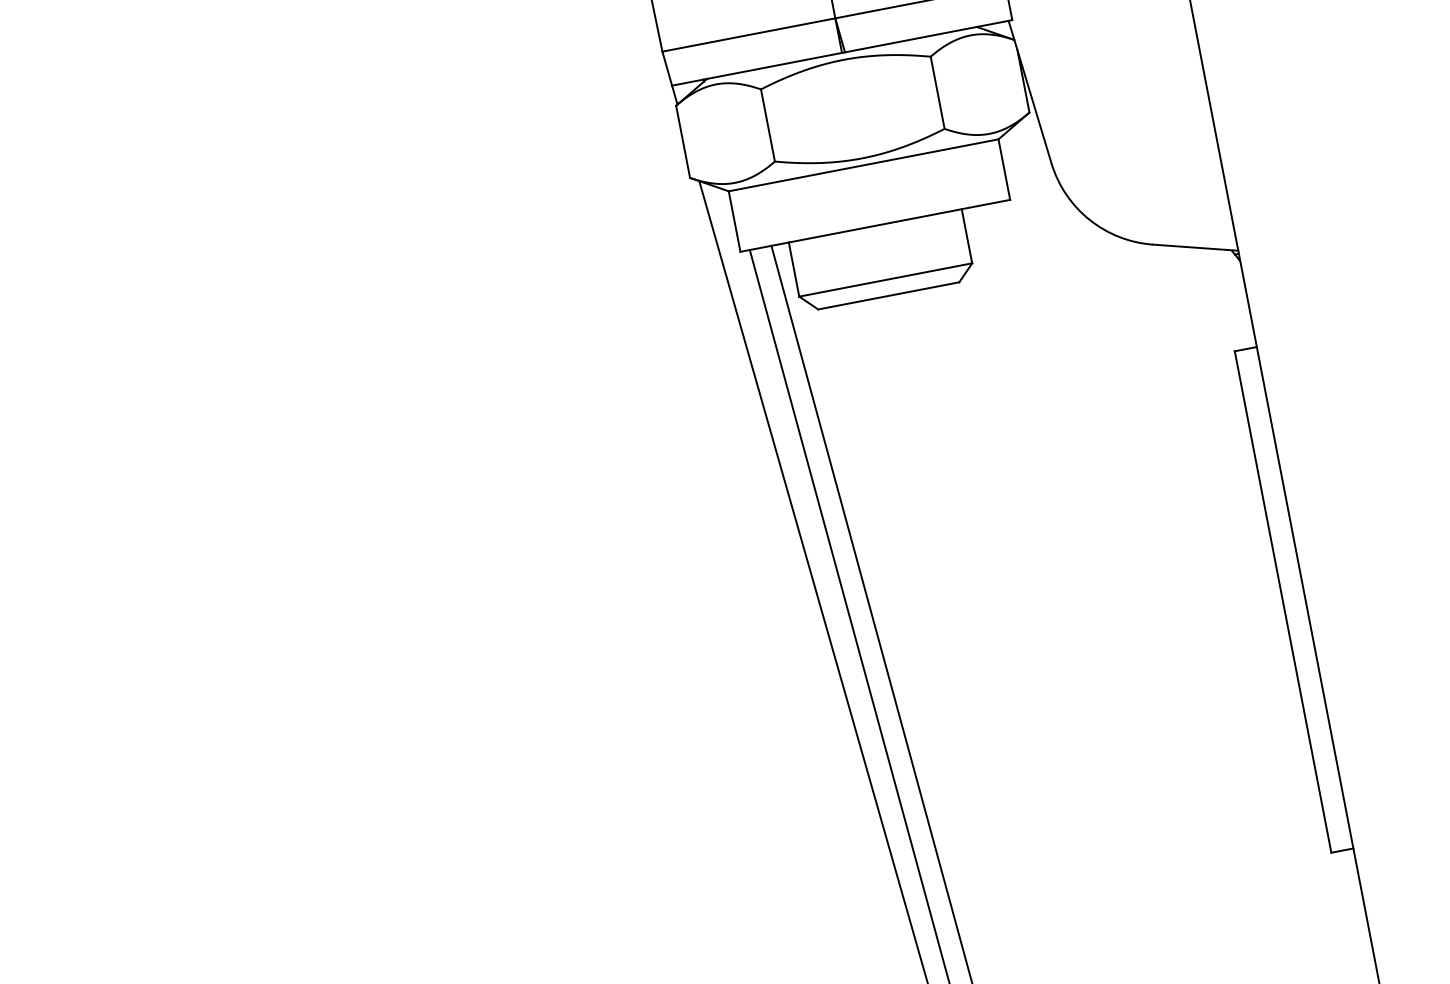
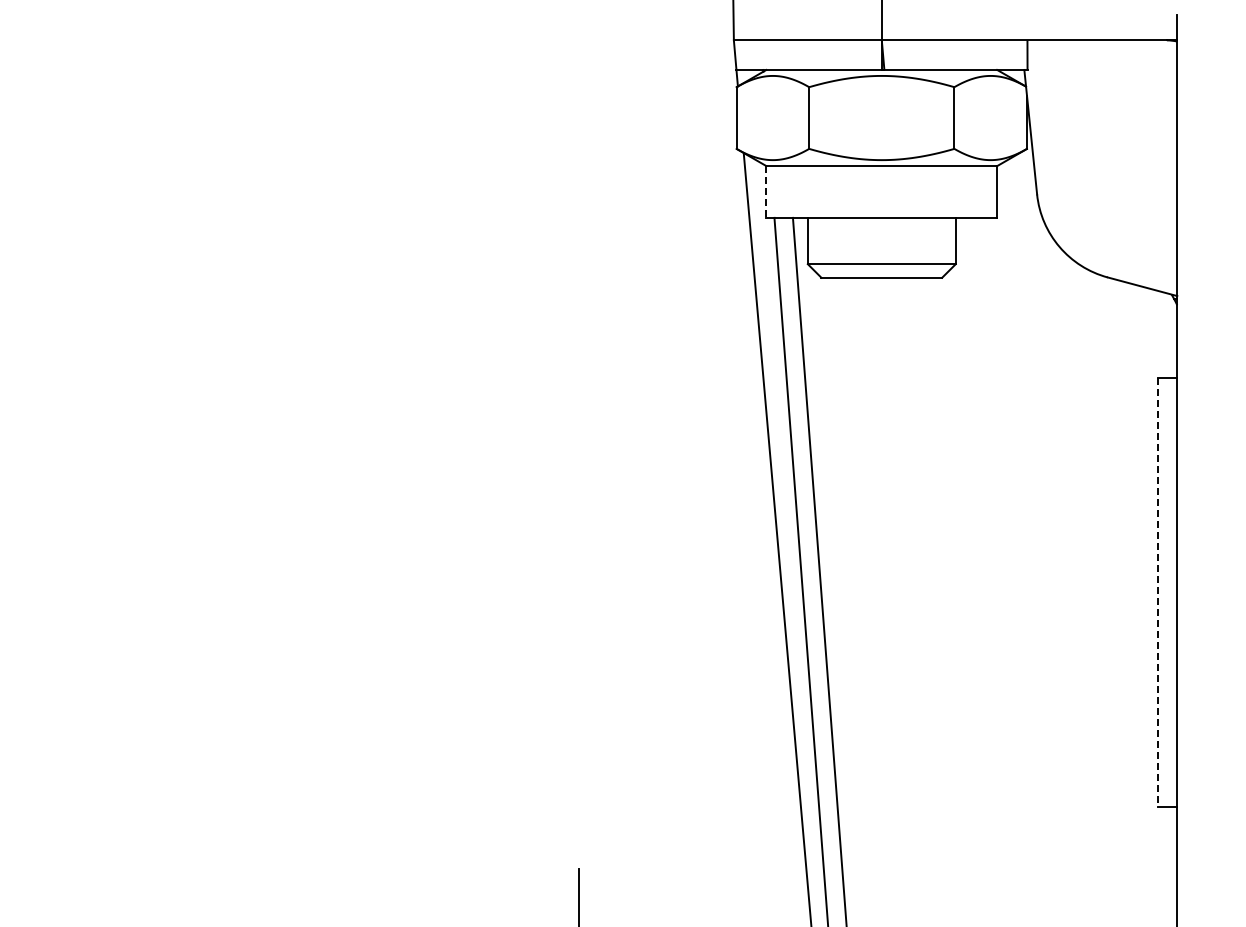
line: (734, 222) -> (766, 192), solid -> dashed
line: (1283, 602) -> (1158, 593), solid -> dashed

